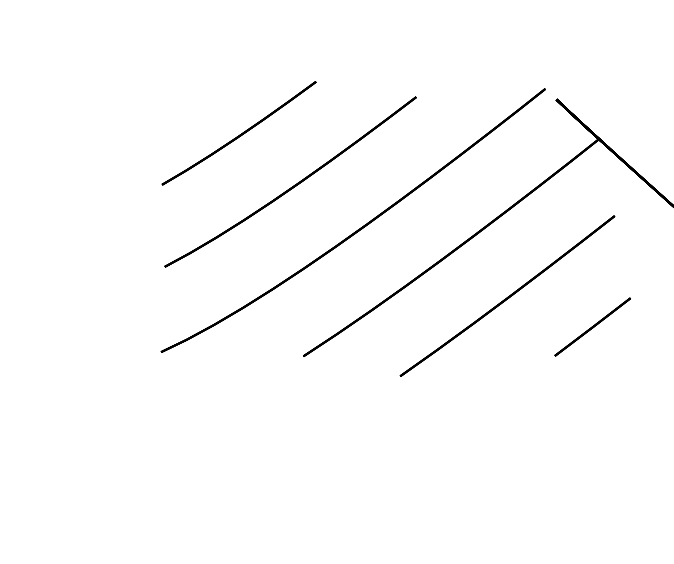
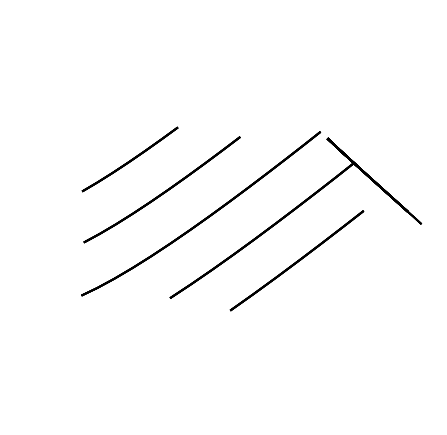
line: (591, 326) -> (349, 279), removed

